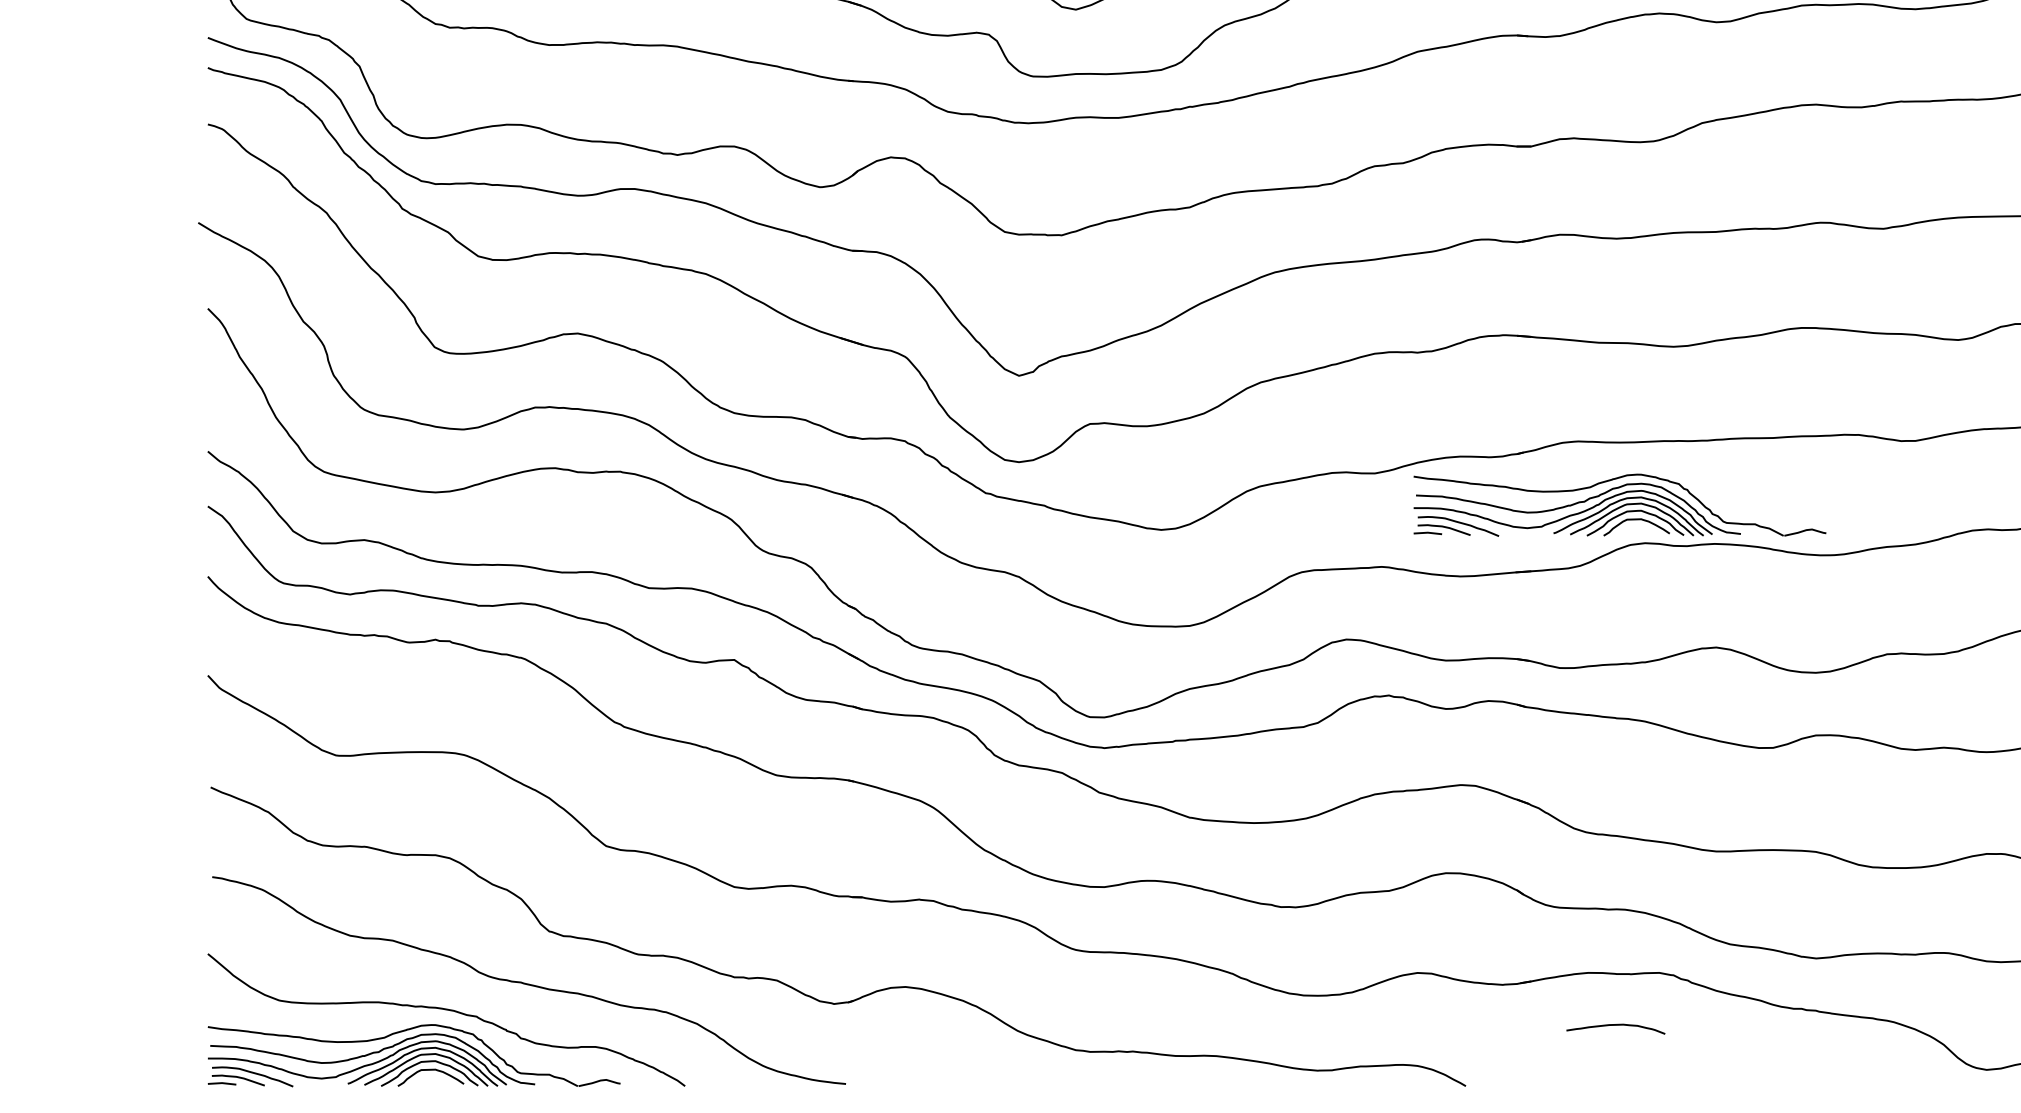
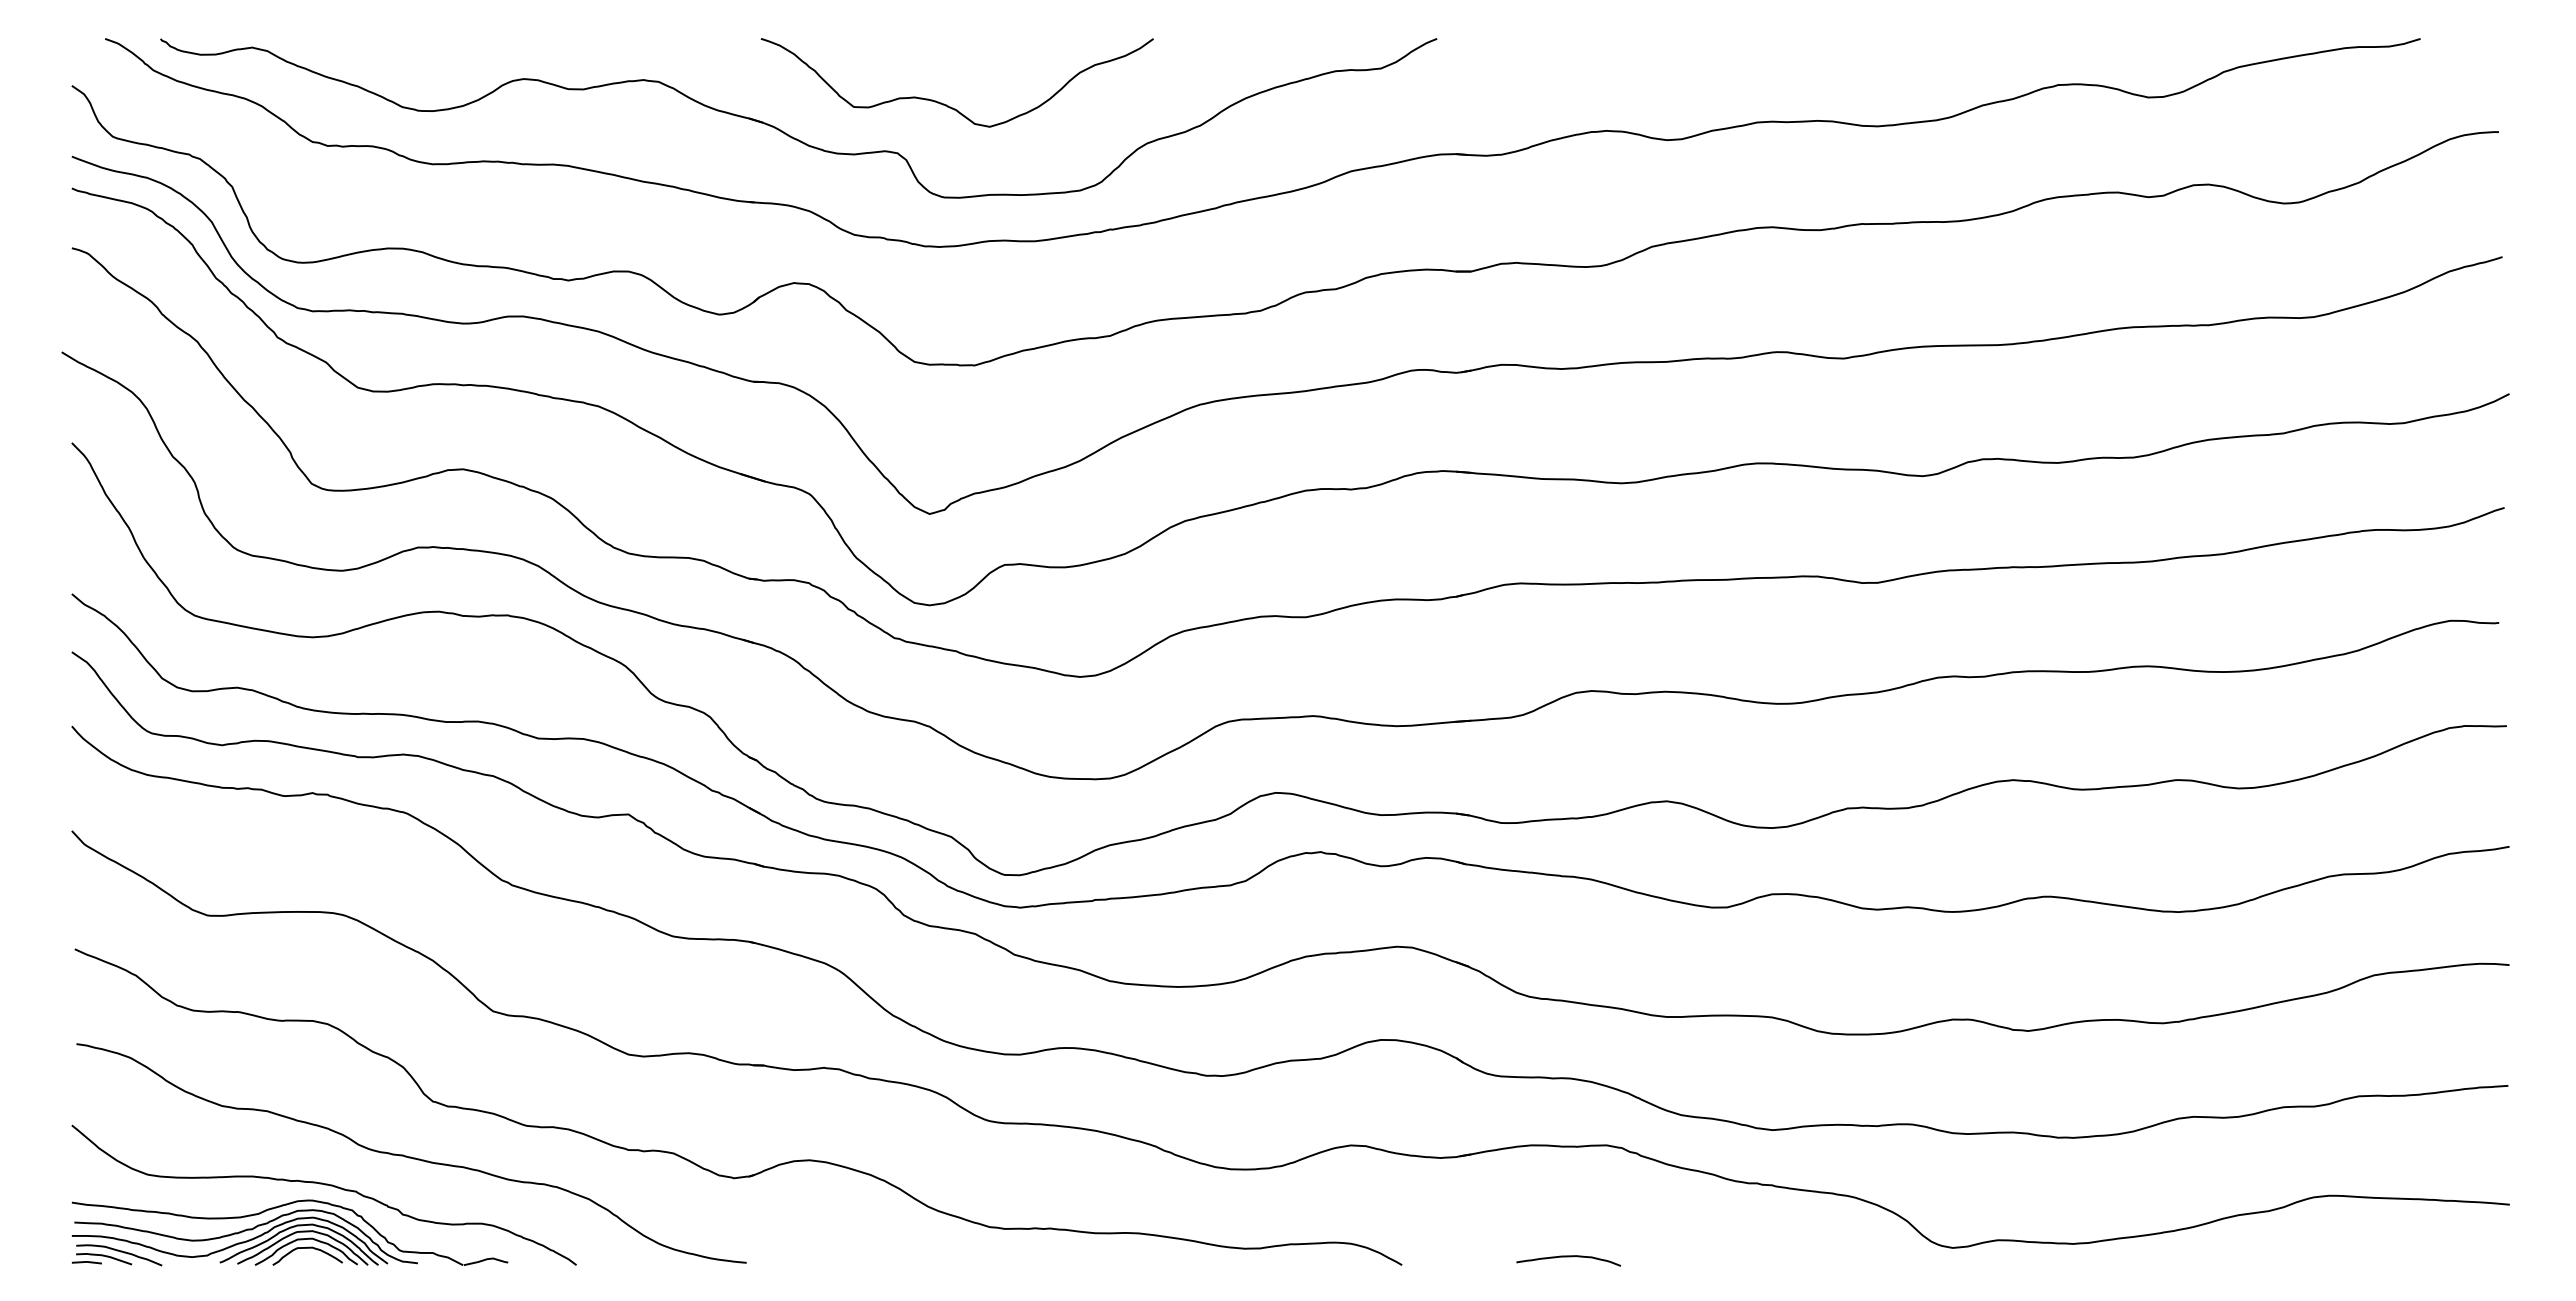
part: (1619, 504) -> (1564, 650), removed
curve: (1615, 1025) -> (1568, 1257), moved

